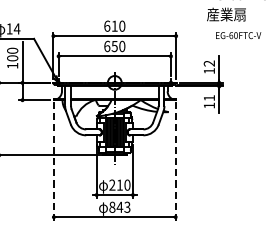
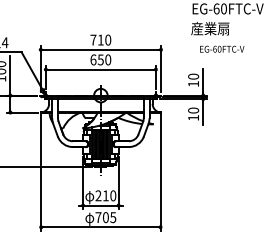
text: (107, 25) -> (93, 39), 610 -> 710
text: (209, 63) -> (193, 76), 12 -> 10
text: (209, 98) -> (193, 110), 11 -> 10
line: (54, 161) -> (41, 172), dashed -> solid
line: (175, 161) -> (160, 172), dashed -> solid
text: (119, 207) -> (105, 217), 843 -> 705

